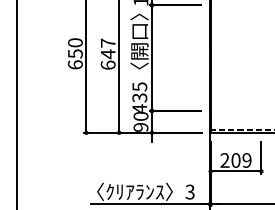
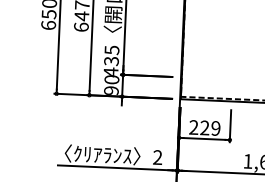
text: (235, 160) -> (204, 127), 209 -> 229
text: (189, 192) -> (157, 157), 3 -> 2

